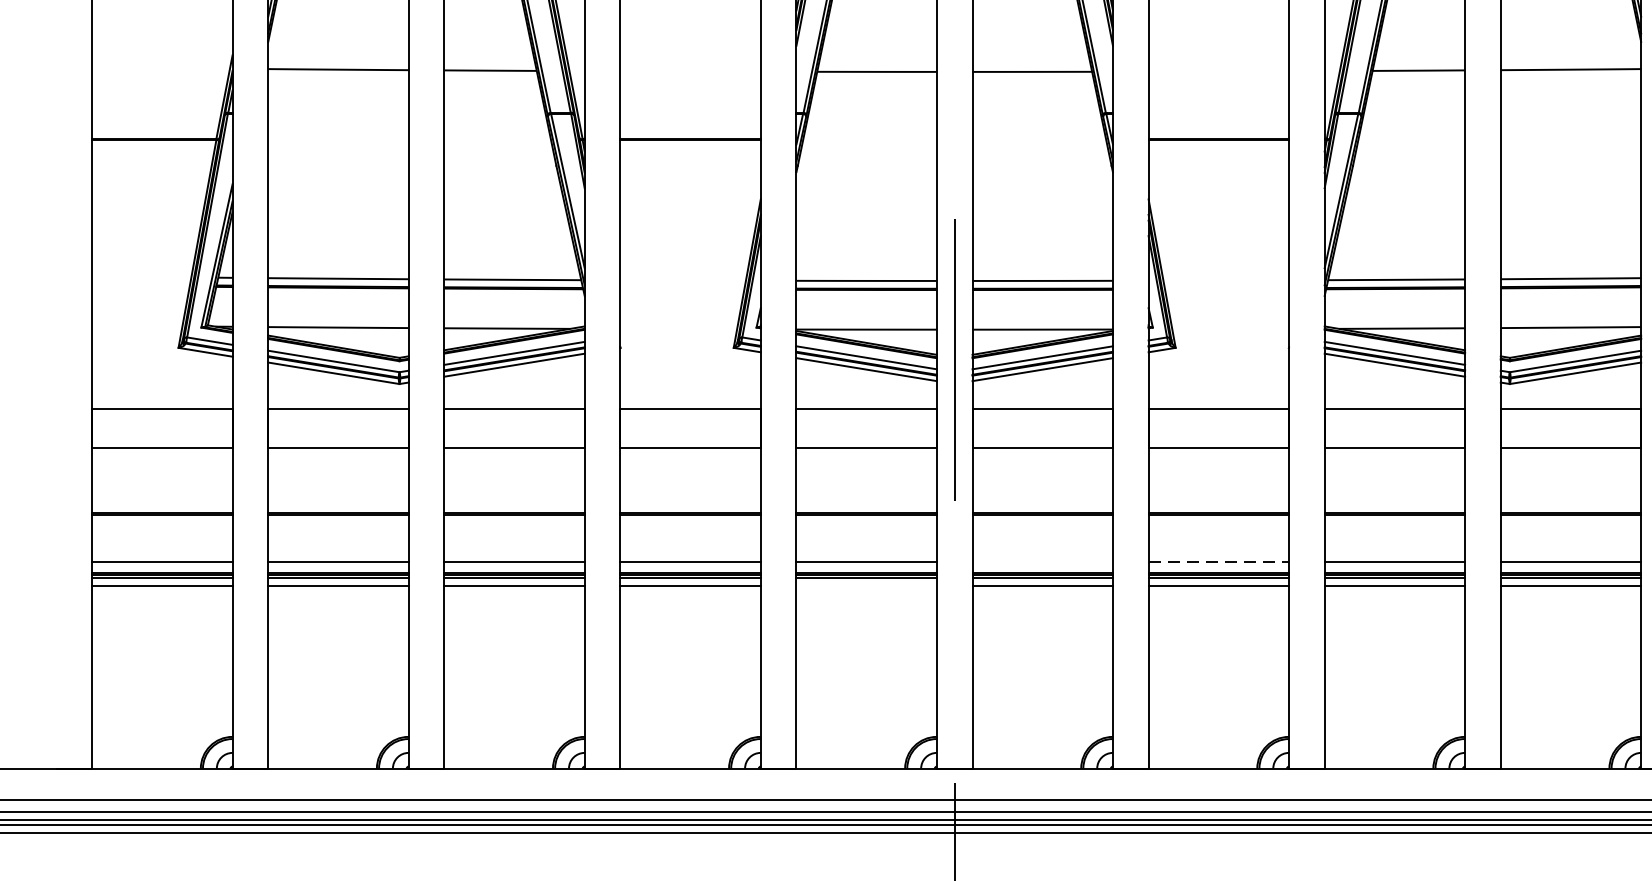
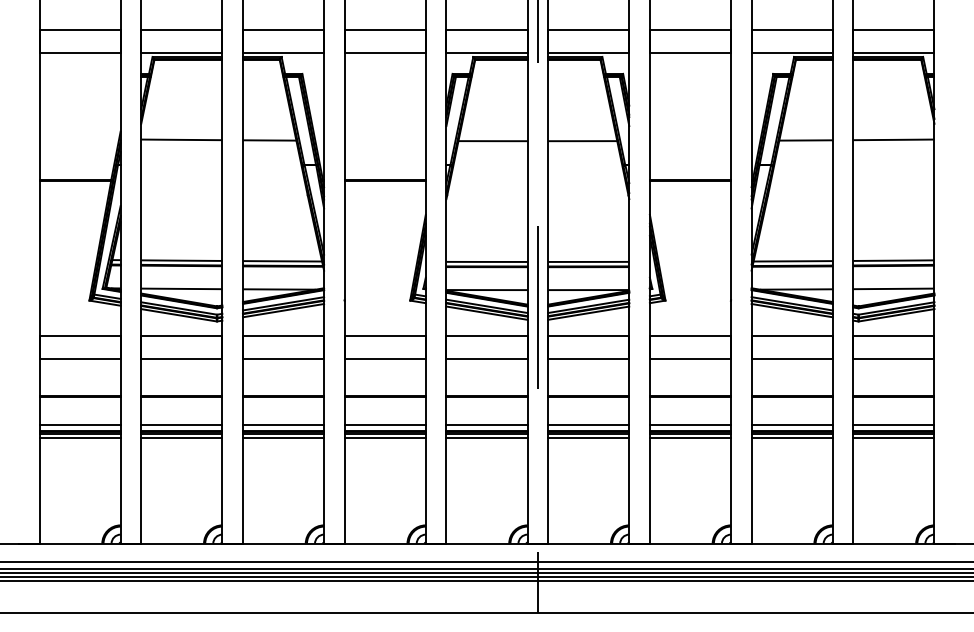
line: (1042, 562) -> (588, 424), added
line: (1218, 562) -> (690, 424), dashed -> solid
line: (865, 586) -> (486, 438), added

